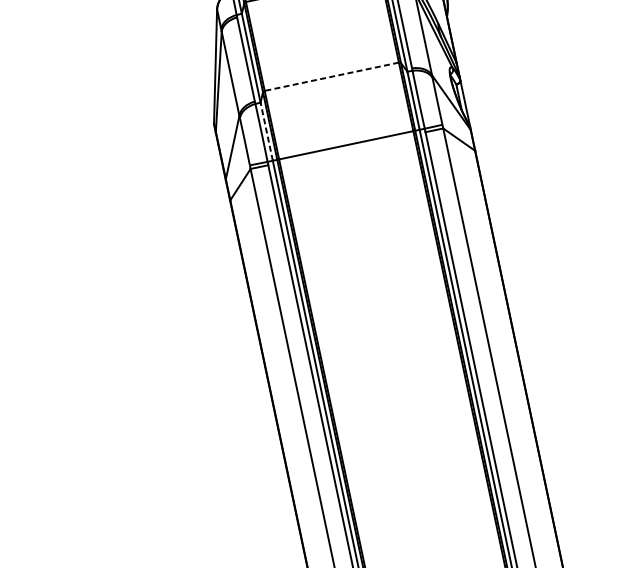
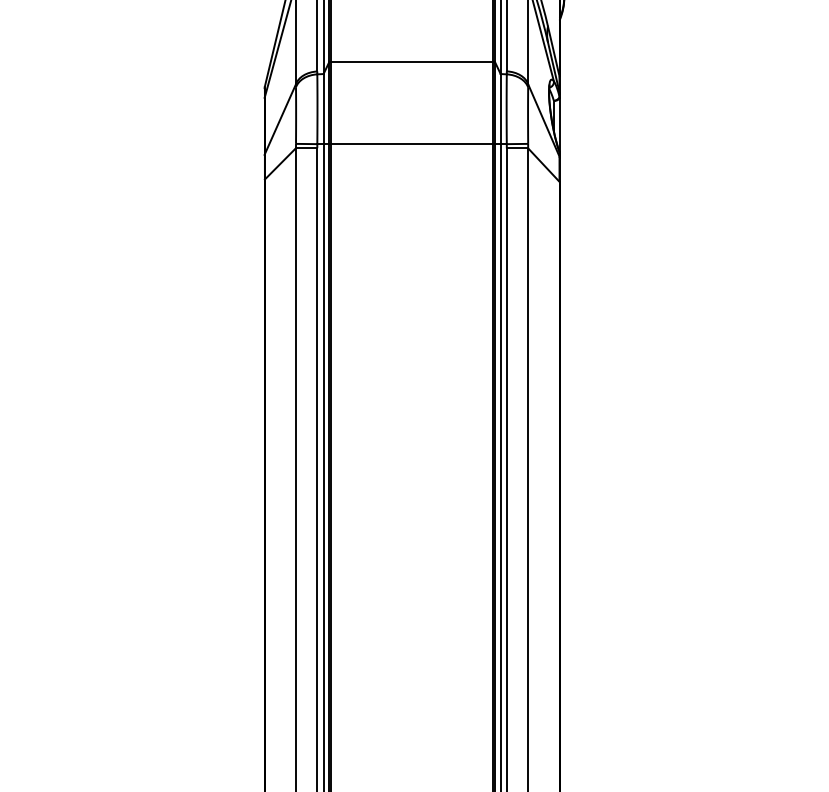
line: (332, 76) -> (412, 61), dashed -> solid
line: (266, 131) -> (323, 108), dashed -> solid

